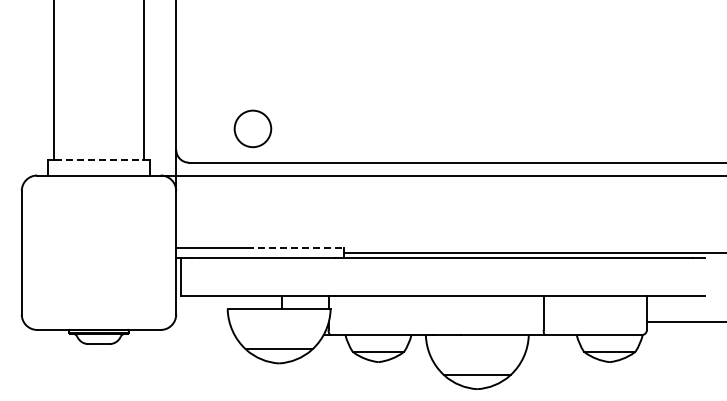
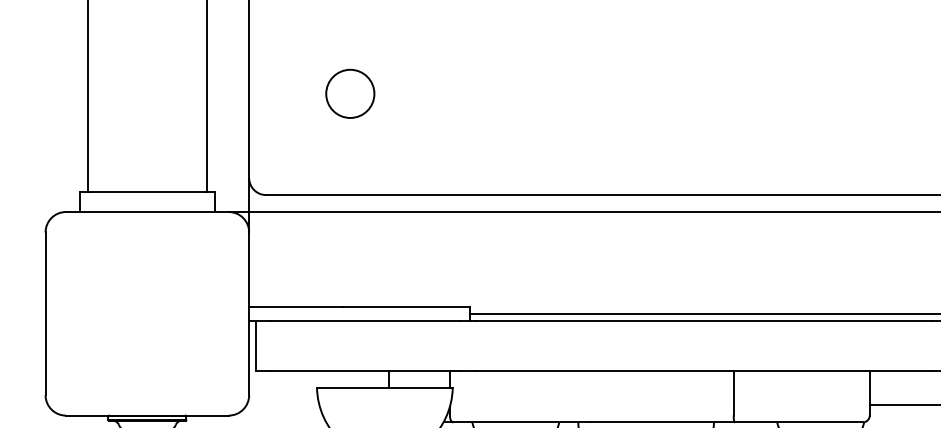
circle: (252, 128) -> (349, 93), moved
line: (99, 160) -> (148, 192), dashed -> solid
line: (295, 247) -> (406, 306), dashed -> solid

